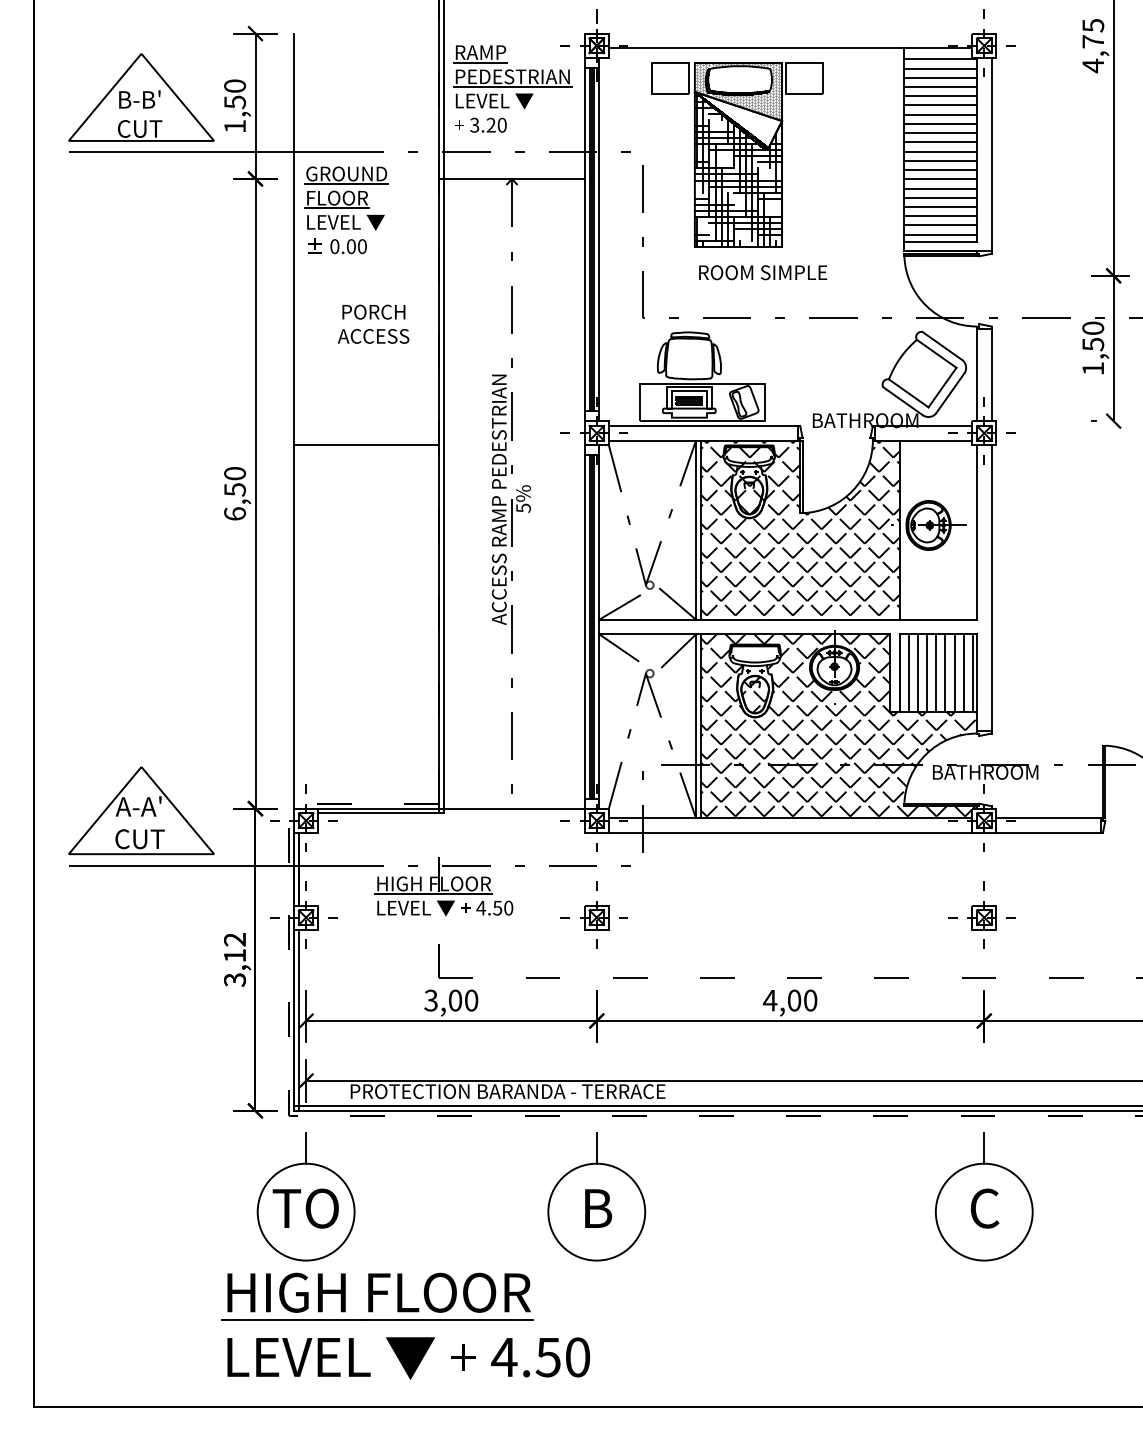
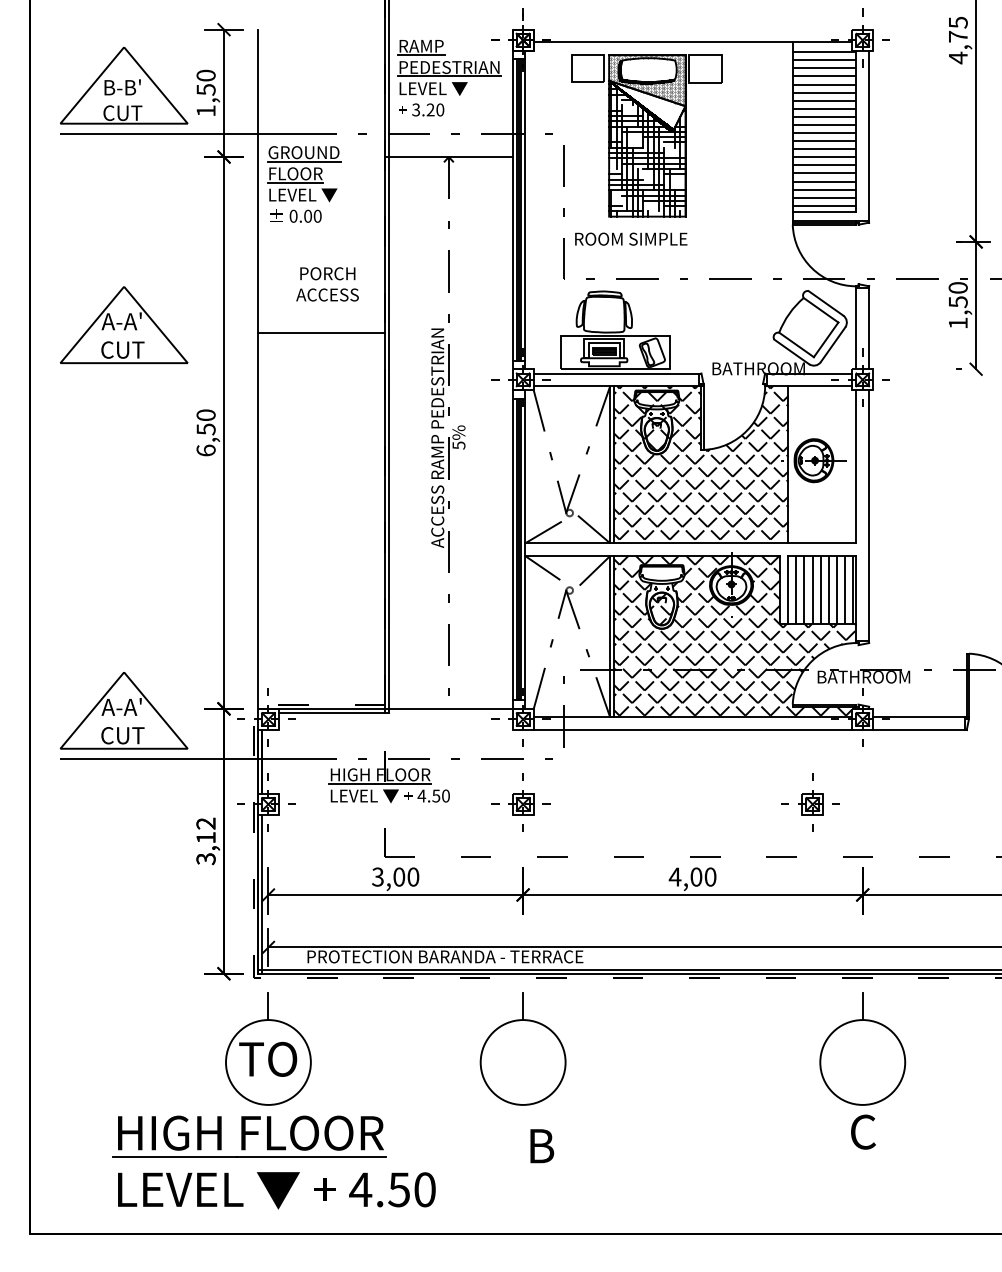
text: (763, 272) -> (631, 238), moved
part: (141, 370) -> (124, 324), added
line: (366, 445) -> (321, 332), moved
part: (981, 914) -> (810, 801), moved
text: (598, 1208) -> (542, 1146), moved
text: (985, 1208) -> (863, 1132), moved
part: (405, 1325) -> (274, 1161), moved

